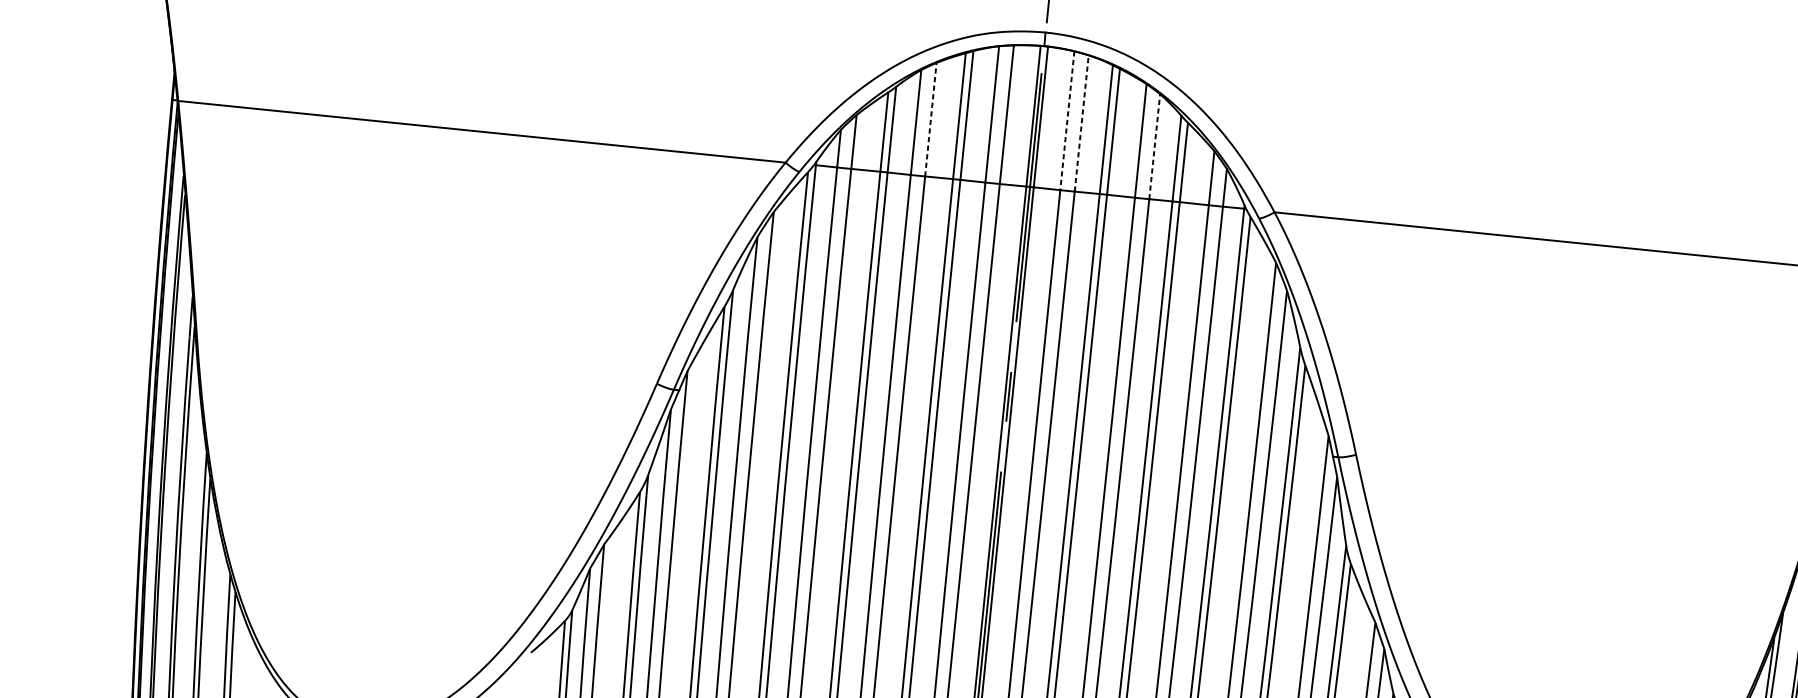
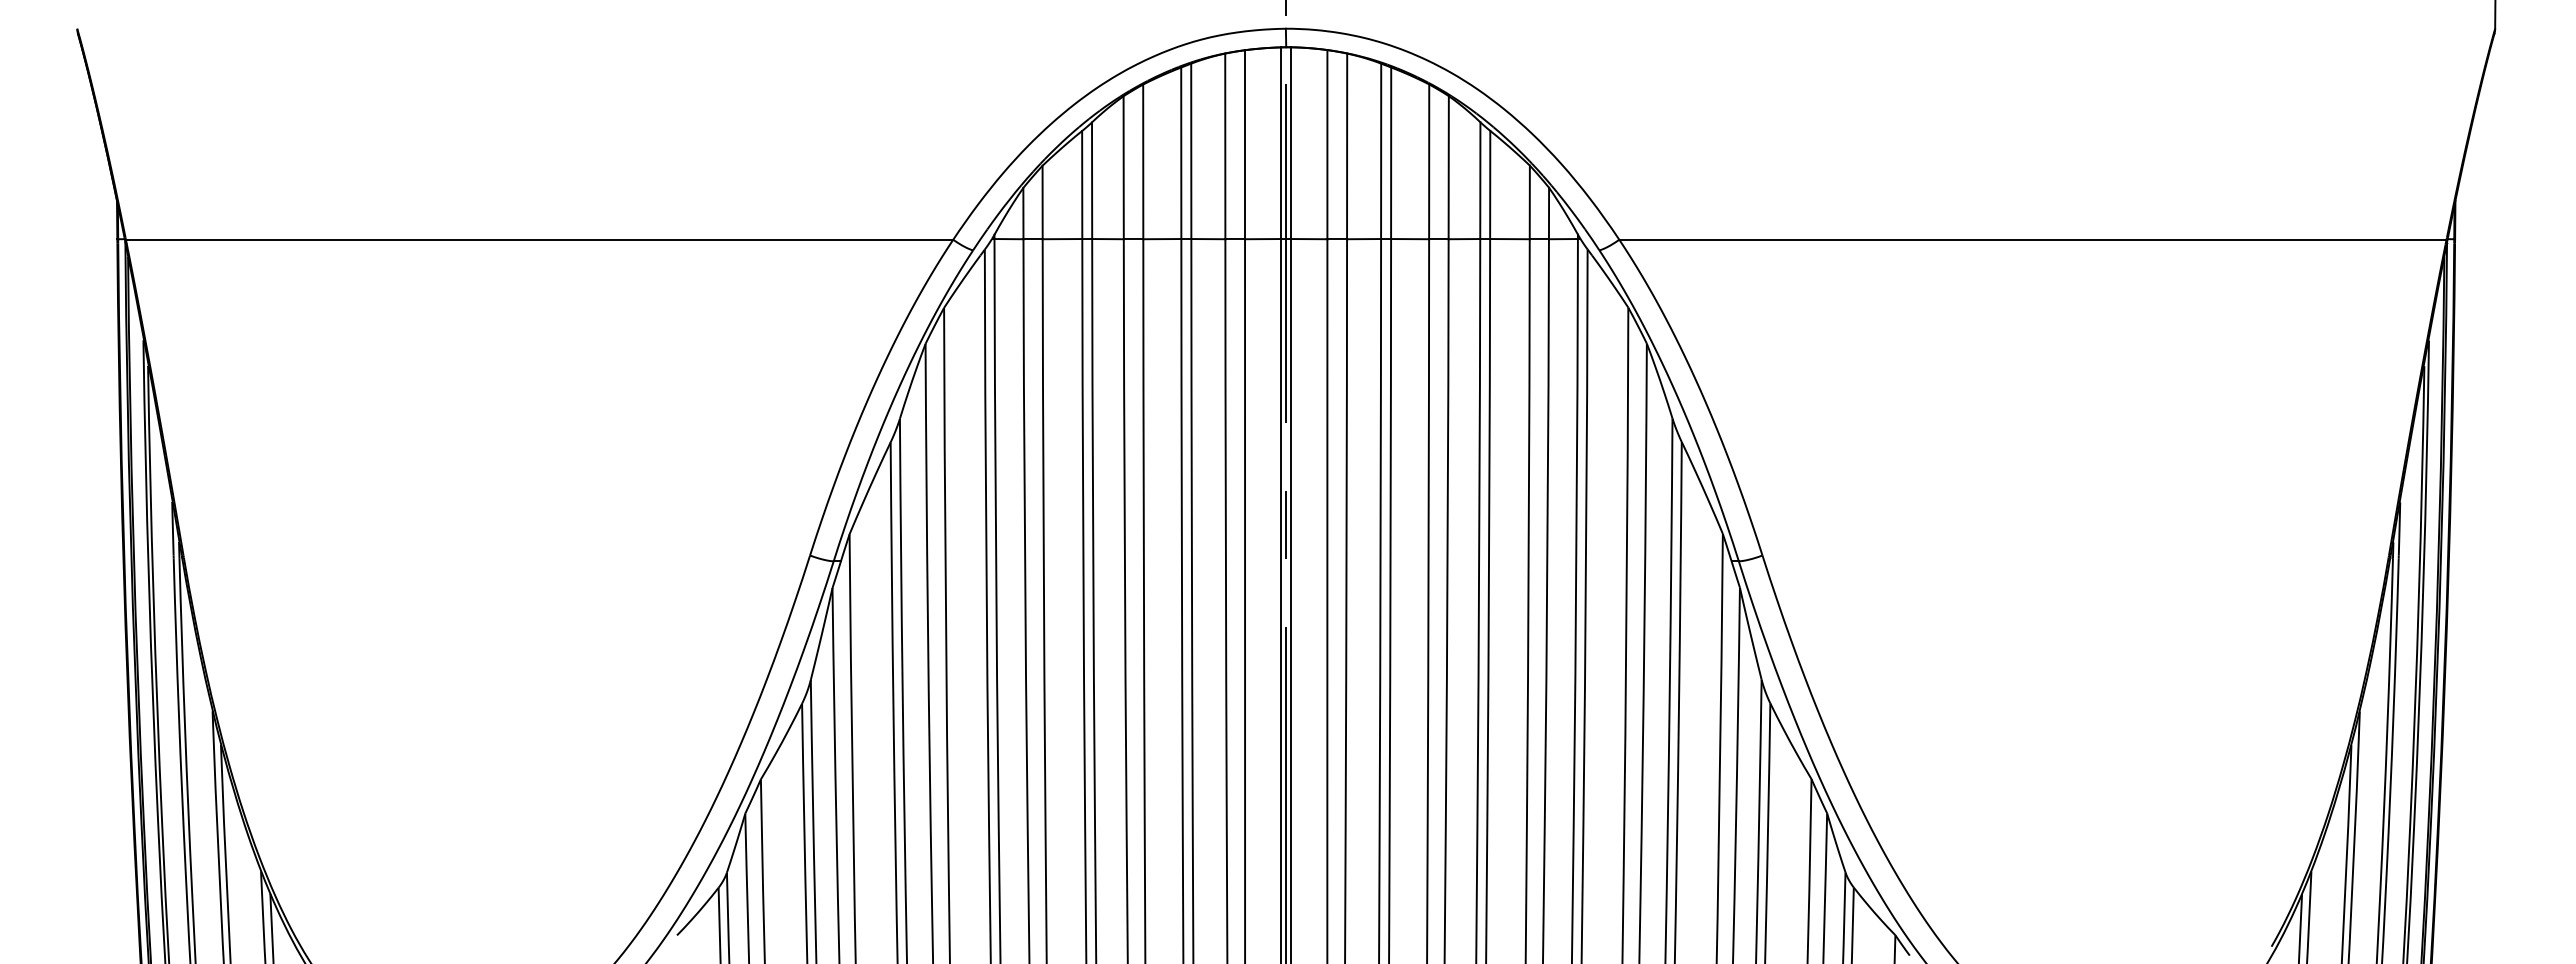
line: (931, 119) -> (1143, 161), dashed -> solid
line: (1067, 120) -> (1327, 144), dashed -> solid
line: (1081, 123) -> (1347, 146), dashed -> solid
line: (1154, 146) -> (1448, 167), dashed -> solid

